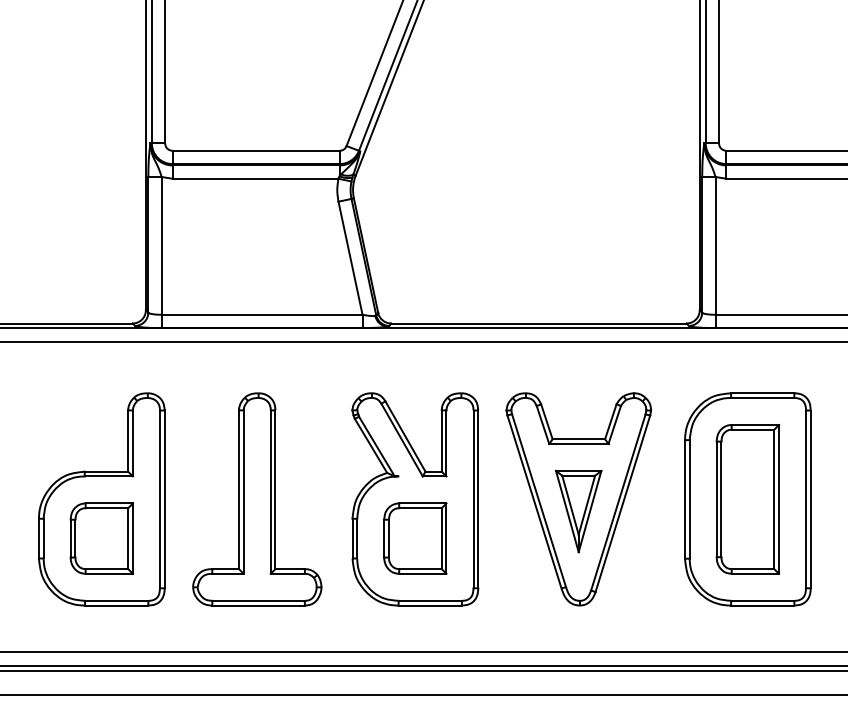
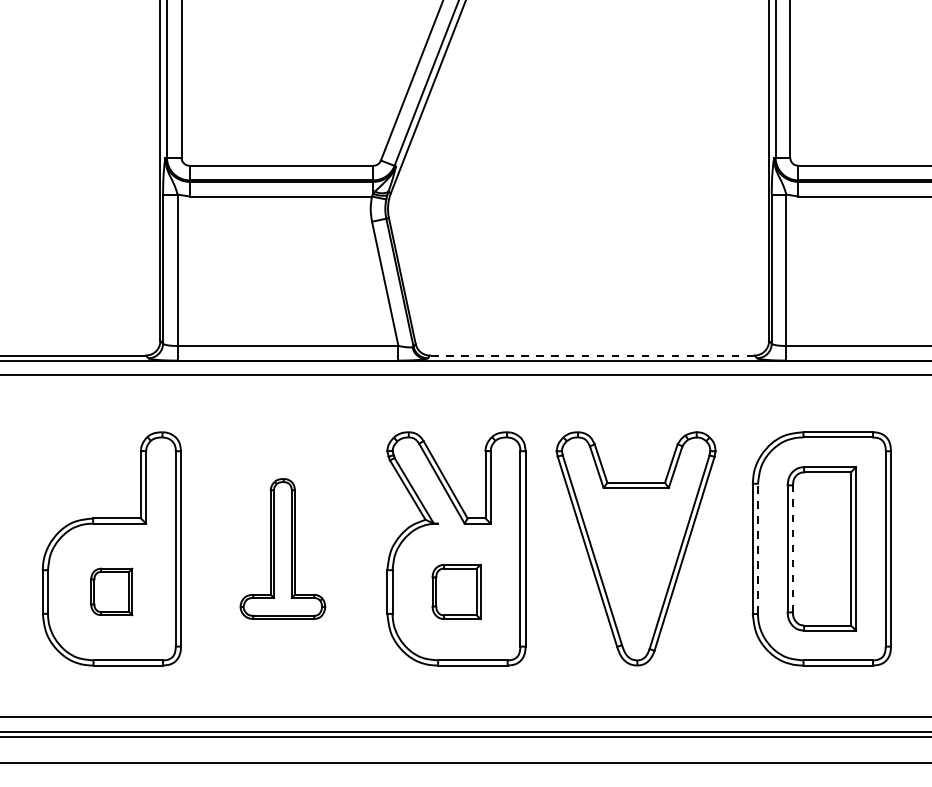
line: (538, 323) -> (591, 355), solid -> dashed
line: (689, 498) -> (757, 547), solid -> dashed
part: (257, 499) -> (283, 549), size x0.6
line: (721, 499) -> (792, 549), solid -> dashed
part: (578, 511) -> (635, 562), removed
part: (101, 538) -> (111, 591), size x0.6
part: (415, 538) -> (456, 591), size x0.7

